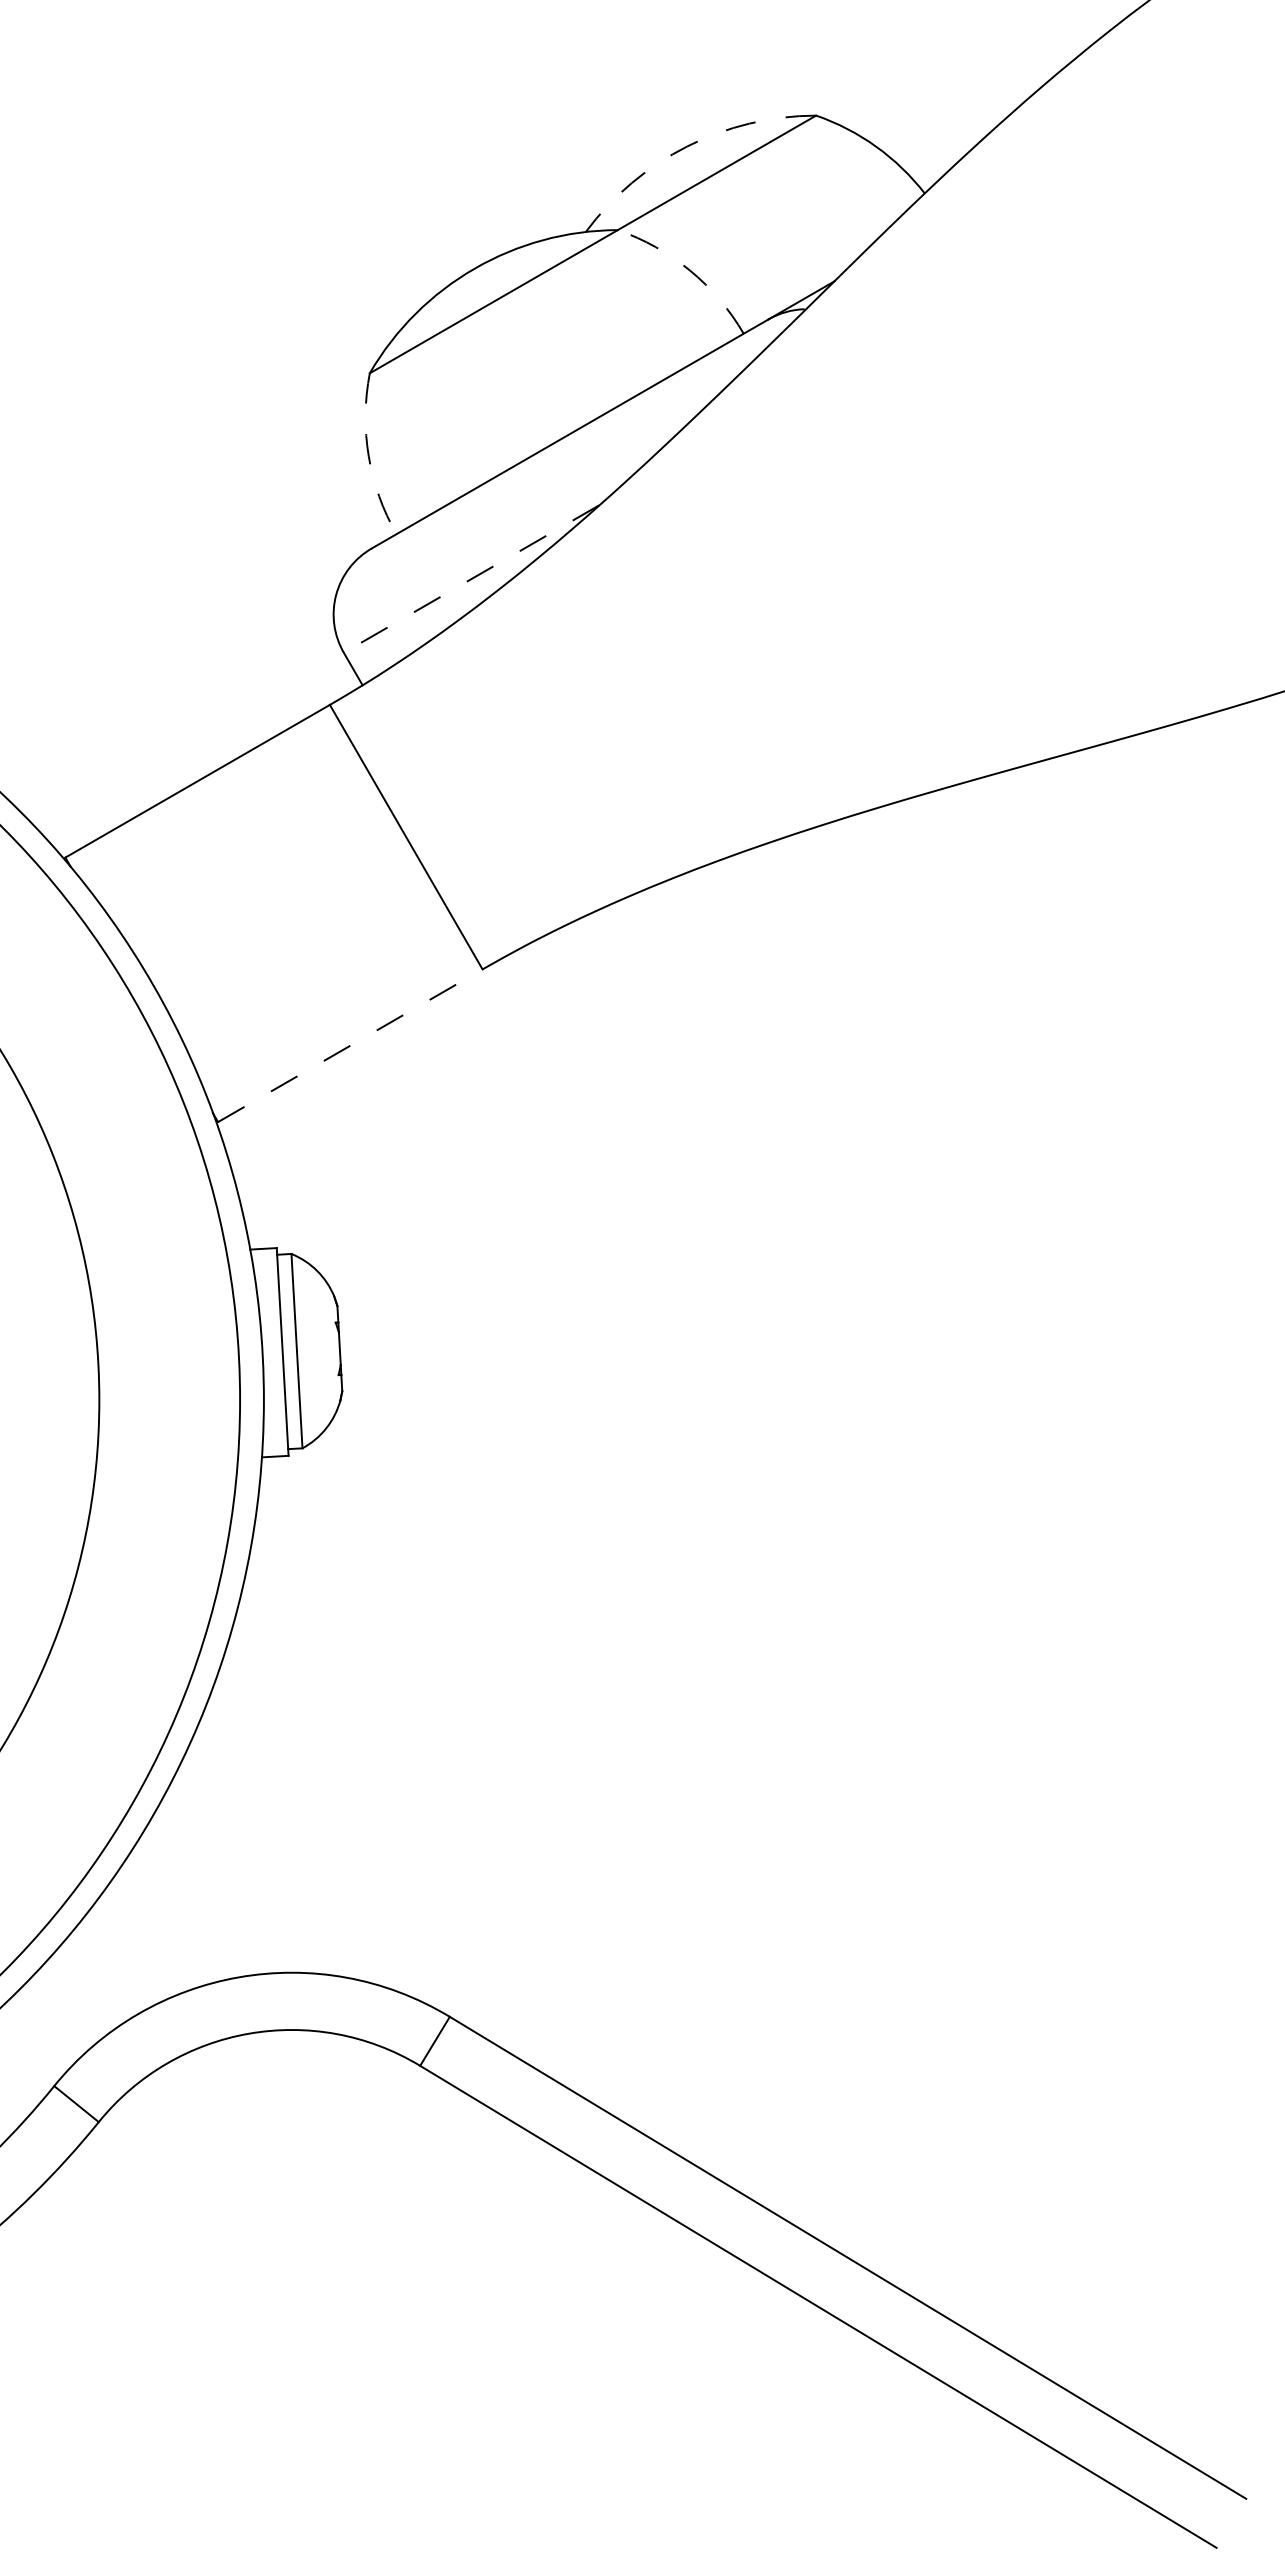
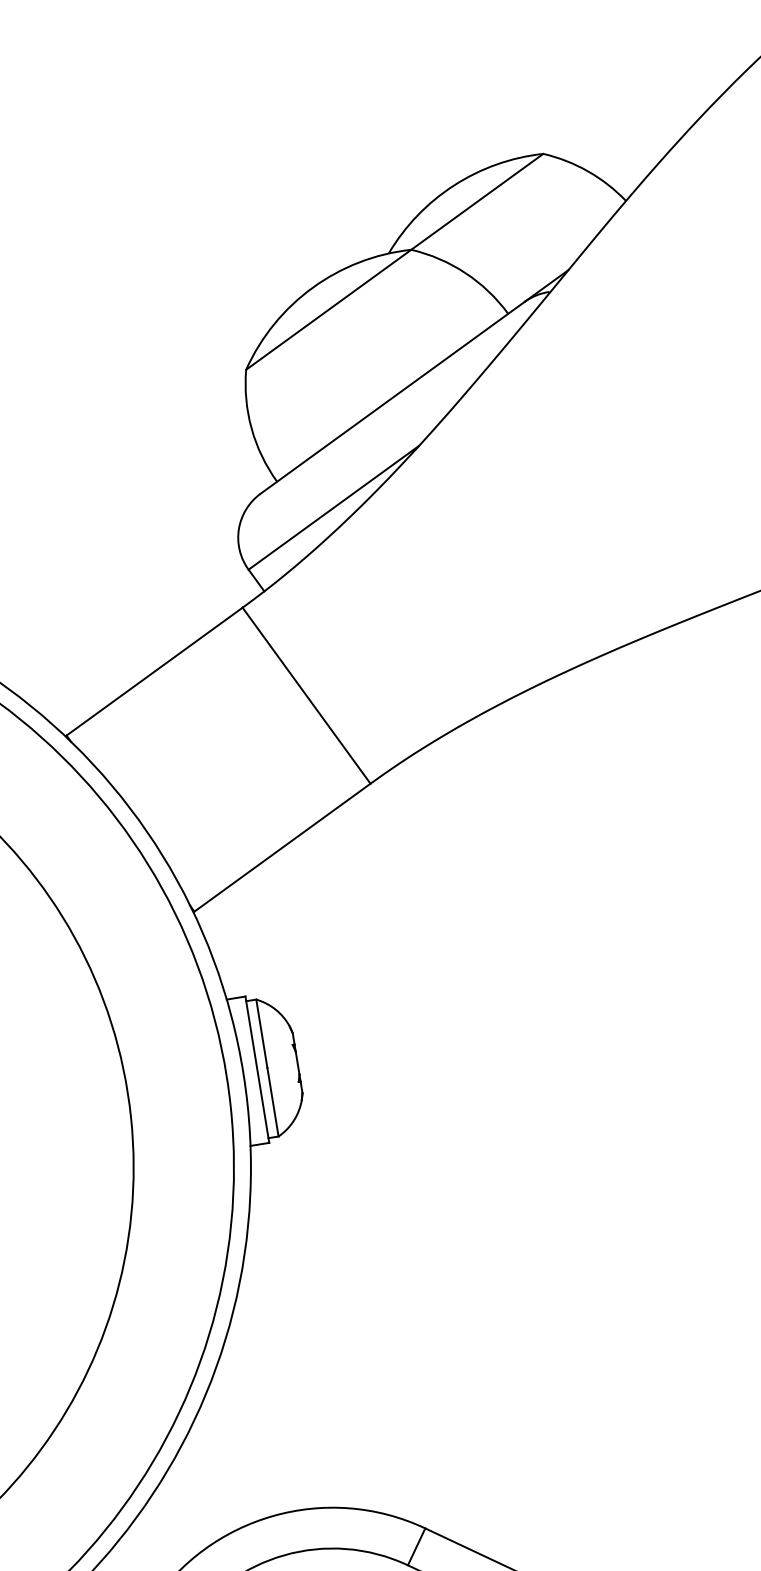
arc: (687, 146) -> (454, 185), dashed -> solid
arc: (690, 270) -> (465, 273), dashed -> solid
arc: (368, 456) -> (251, 428), dashed -> solid
line: (471, 579) -> (333, 508), dashed -> solid
line: (350, 1045) -> (282, 847), dashed -> solid

